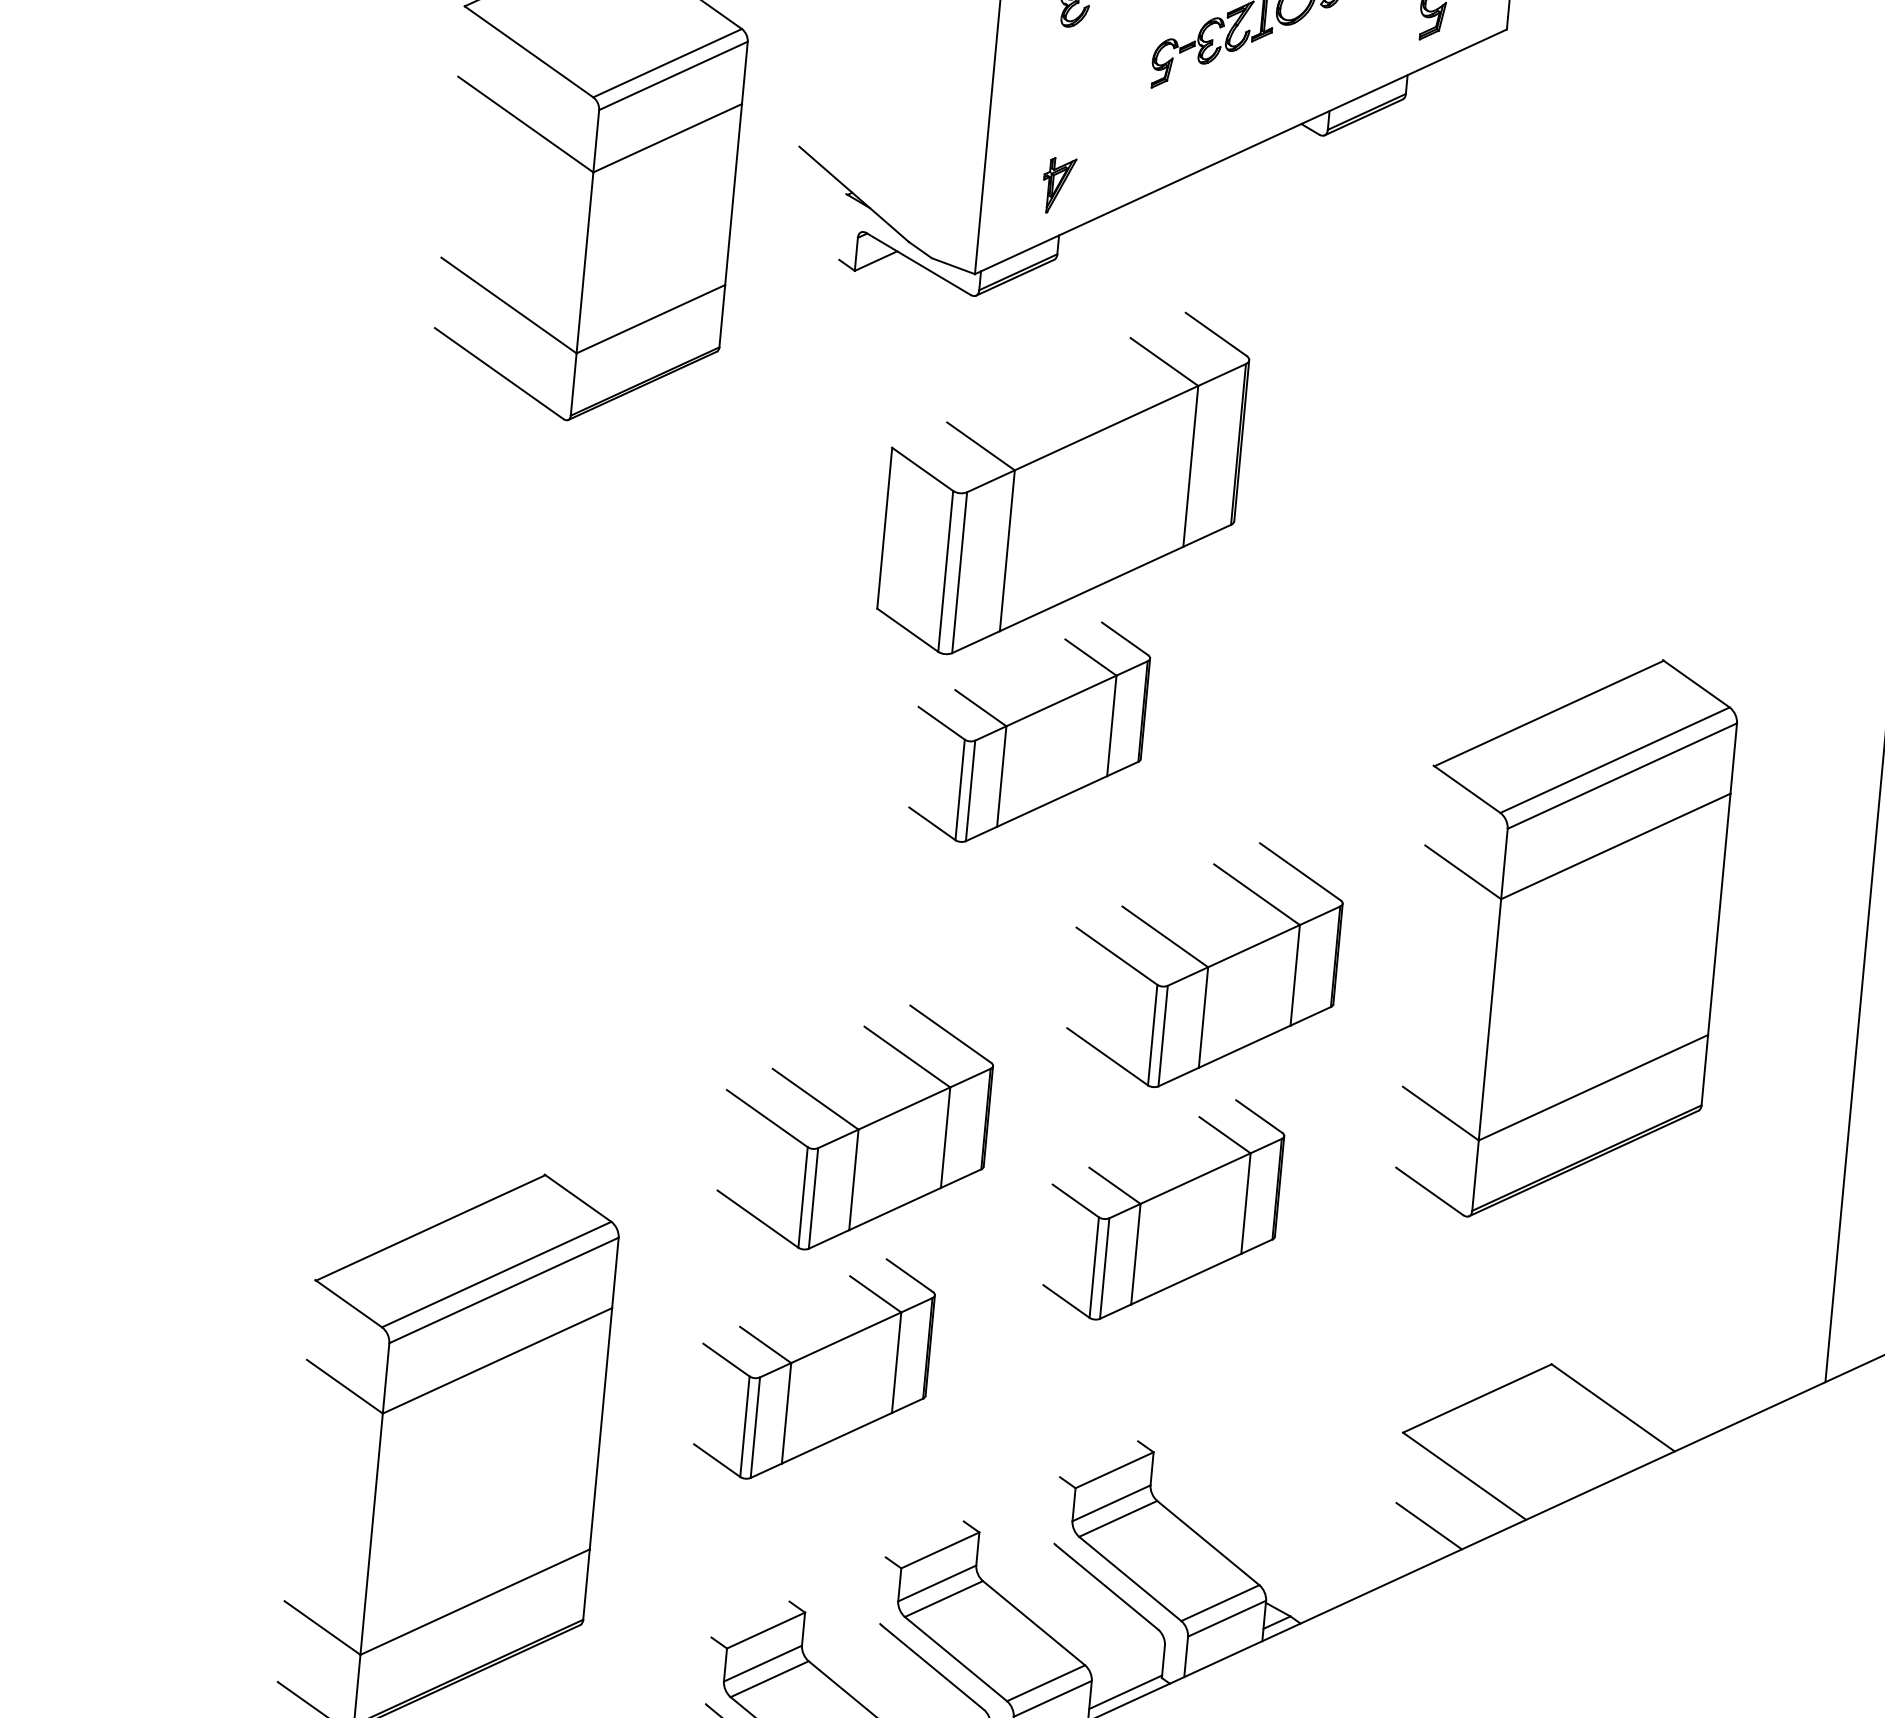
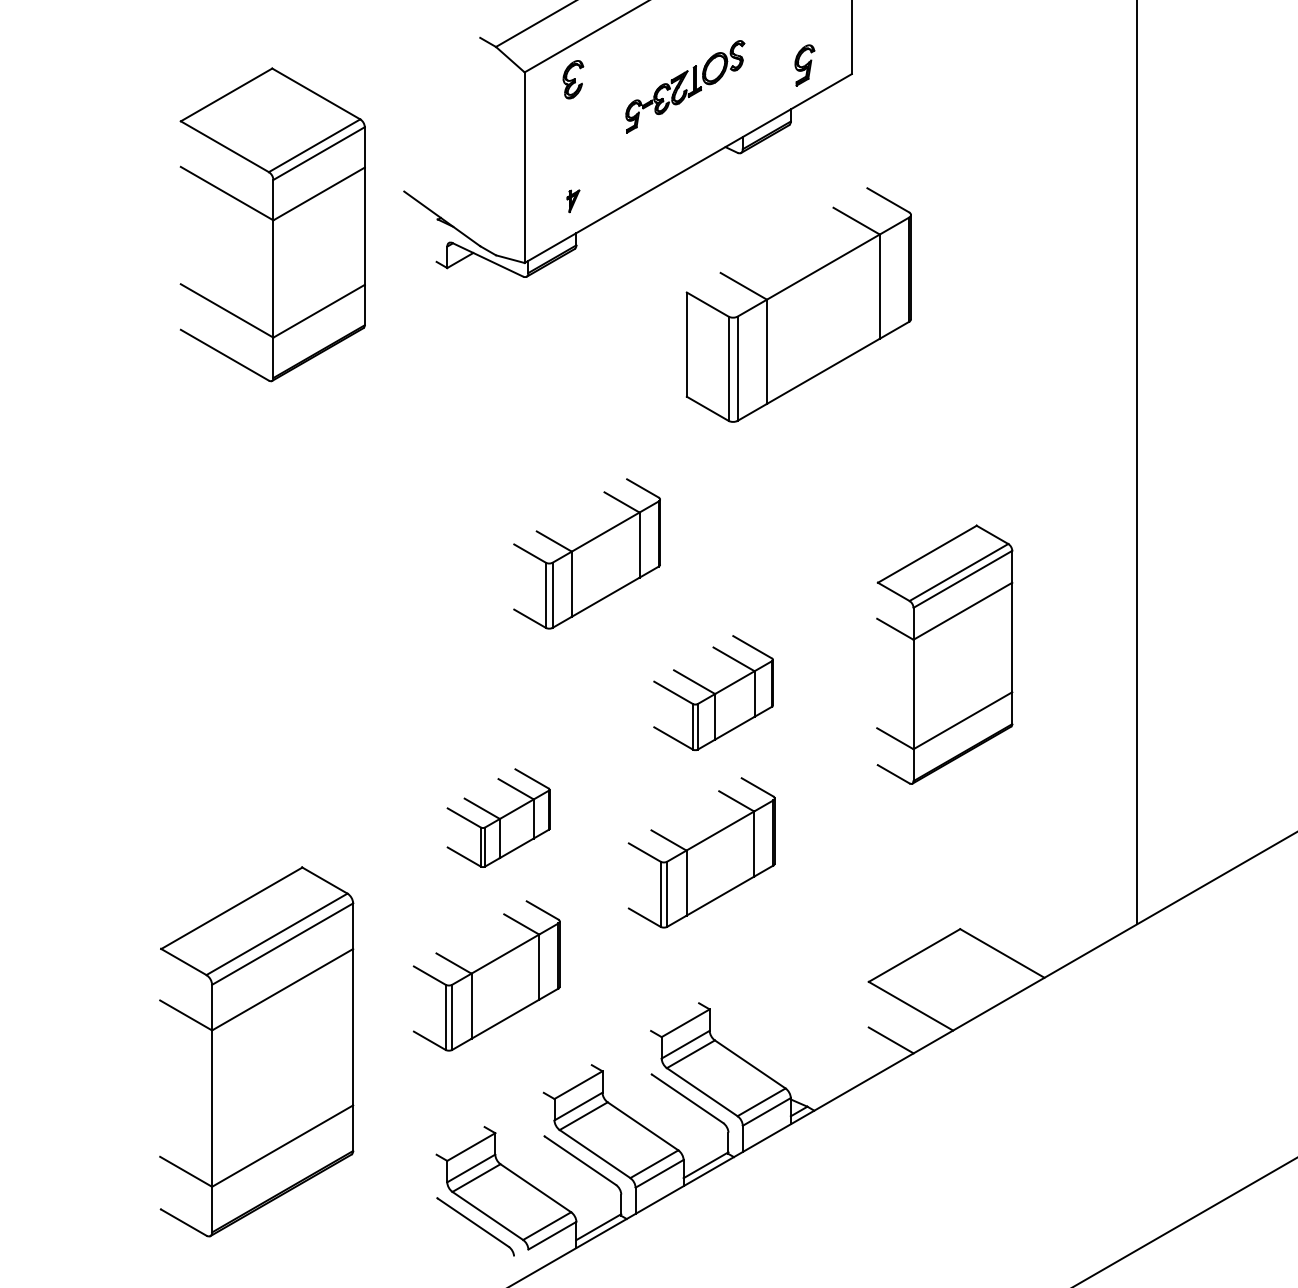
part: (1059, 186) -> (573, 201), size x0.6
part: (1062, 482) -> (798, 304), moved
part: (1566, 938) -> (944, 654), size x0.7
part: (1204, 963) -> (713, 692), size x0.7
part: (855, 1125) -> (498, 817), size x0.6

